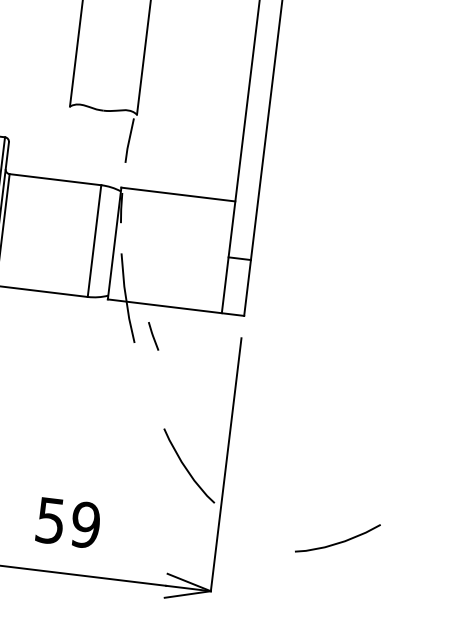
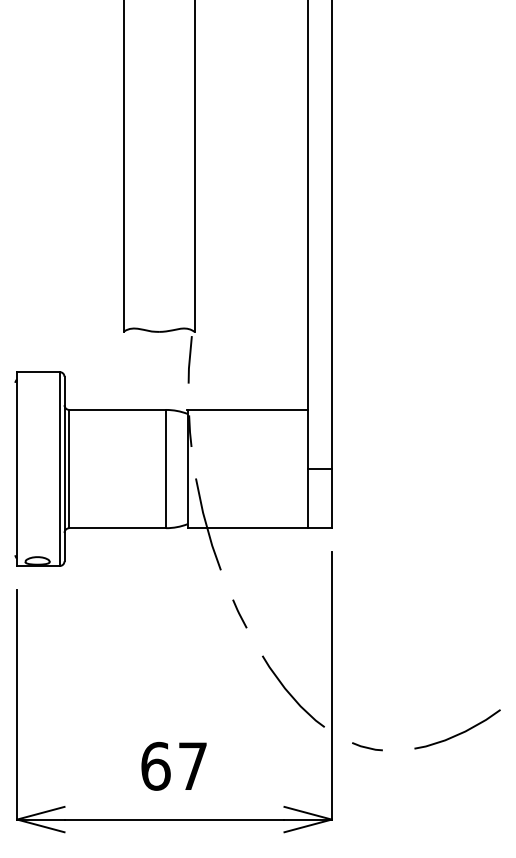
line: (153, 335) -> (239, 613), moved
text: (68, 522) -> (174, 765), 59 -> 67
line: (252, 526) -> (366, 746), added
curve: (338, 542) -> (458, 733), moved

